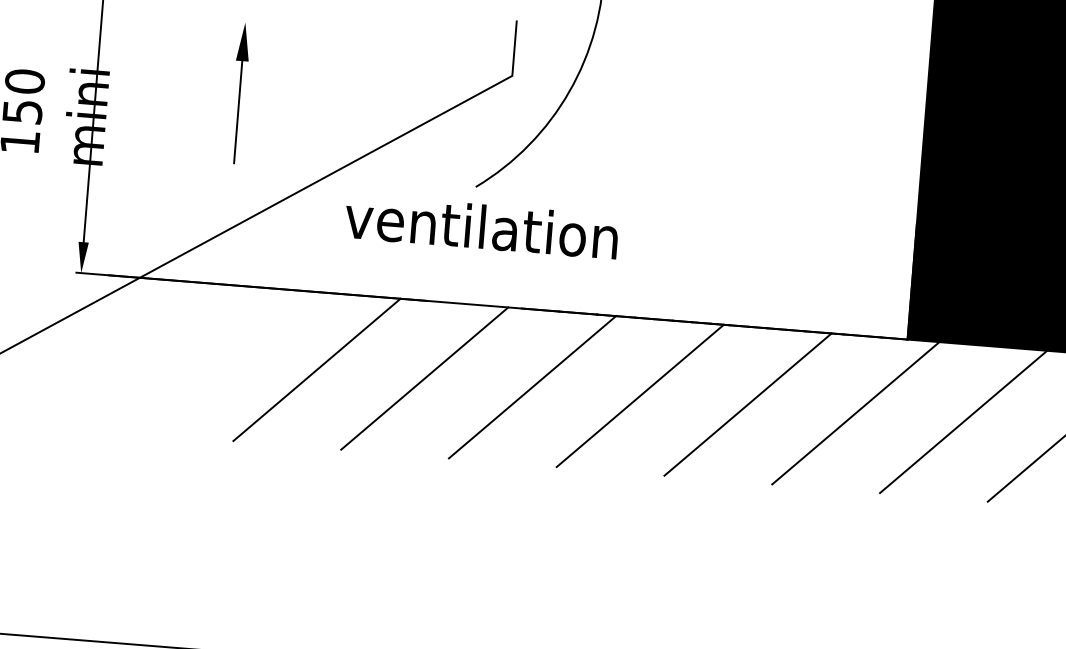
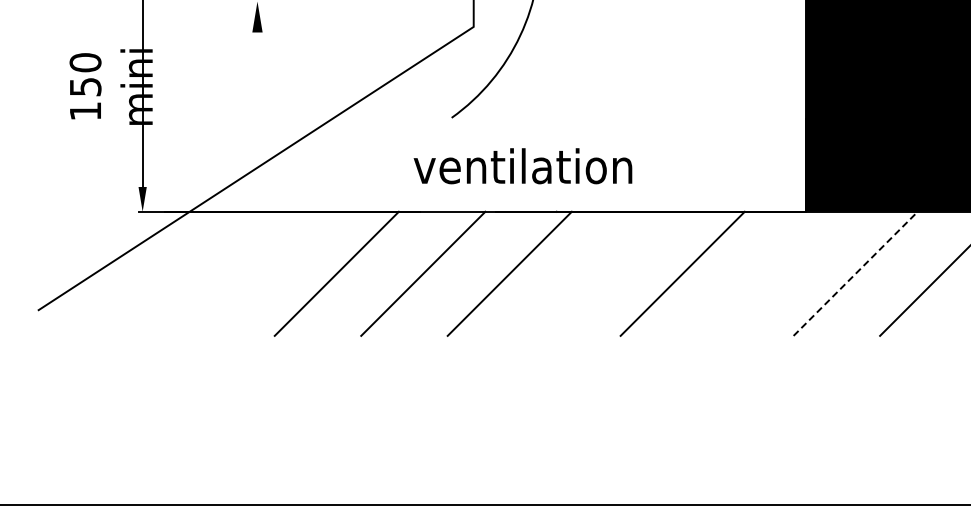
line: (238, 112) -> (257, 73), removed
text: (481, 227) -> (522, 166), moved
line: (640, 395) -> (596, 273), removed
line: (856, 412) -> (769, 273), removed
line: (963, 421) -> (855, 273), solid -> dashed

